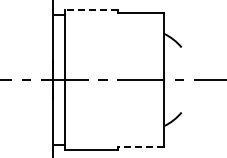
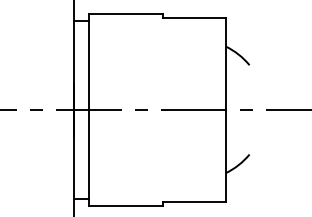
line: (91, 10) -> (125, 14), dashed -> solid
line: (141, 146) -> (194, 201), dashed -> solid

